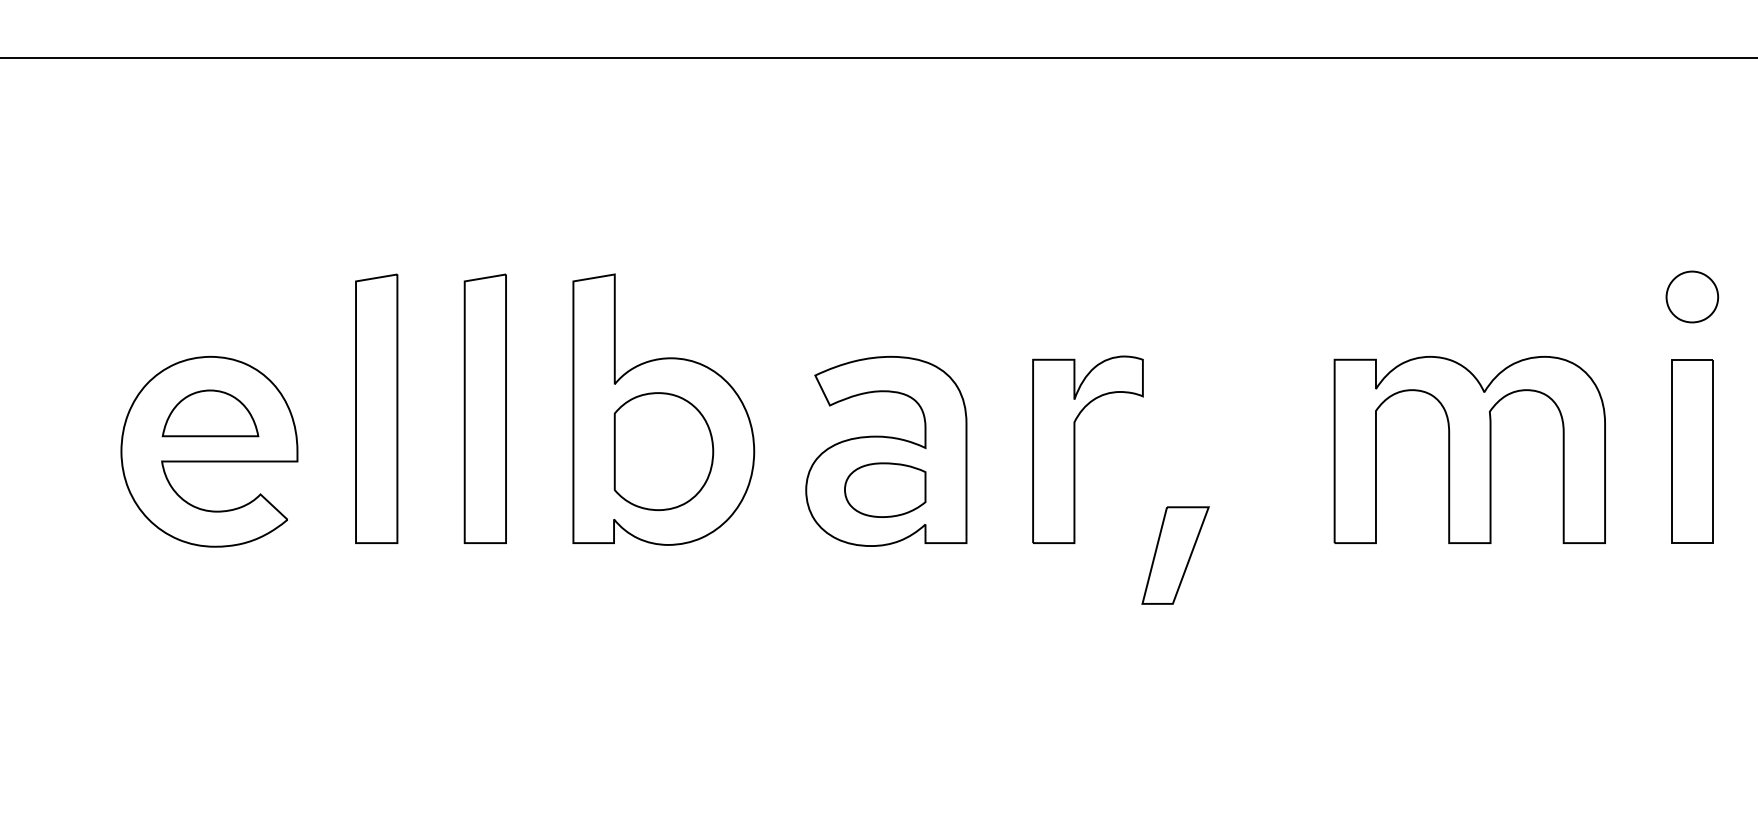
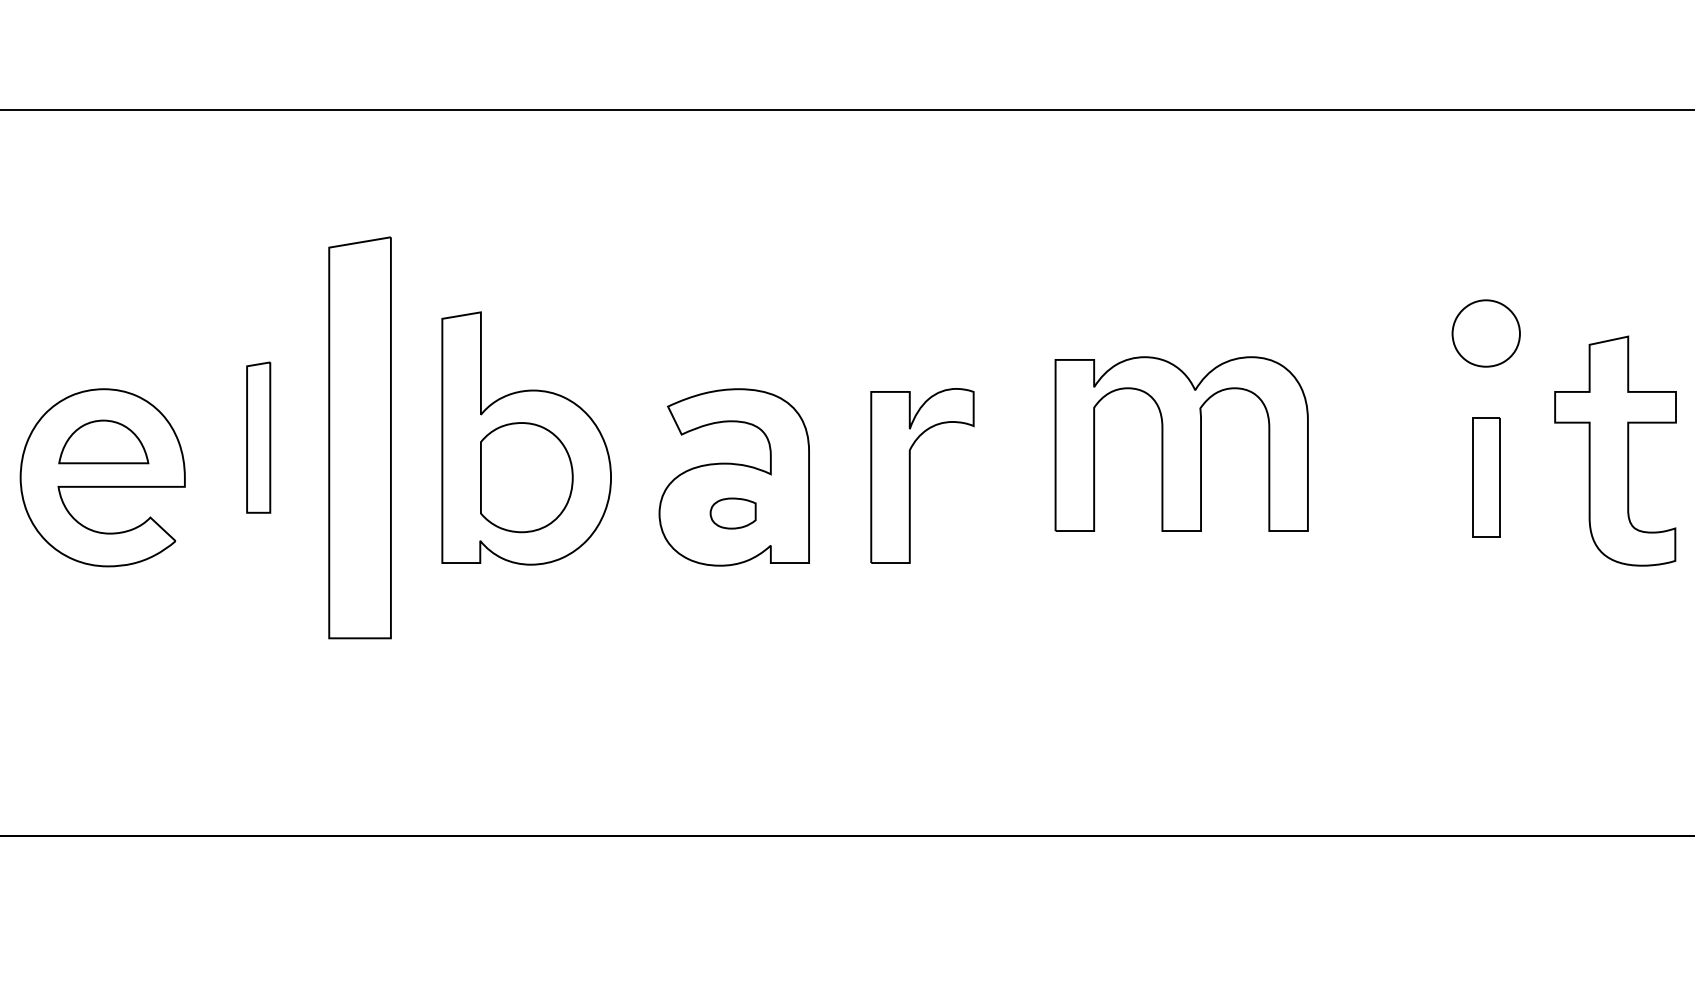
part: (1692, 296) -> (1486, 332), size x1.4
part: (376, 408) -> (258, 437), size x0.6
part: (485, 408) -> (360, 437), size x1.6
part: (1469, 449) -> (1181, 443), moved
part: (1692, 451) -> (1486, 477), size x0.7
part: (884, 490) -> (732, 513), size x0.6
part: (1175, 555) -> (1004, 574), removed

